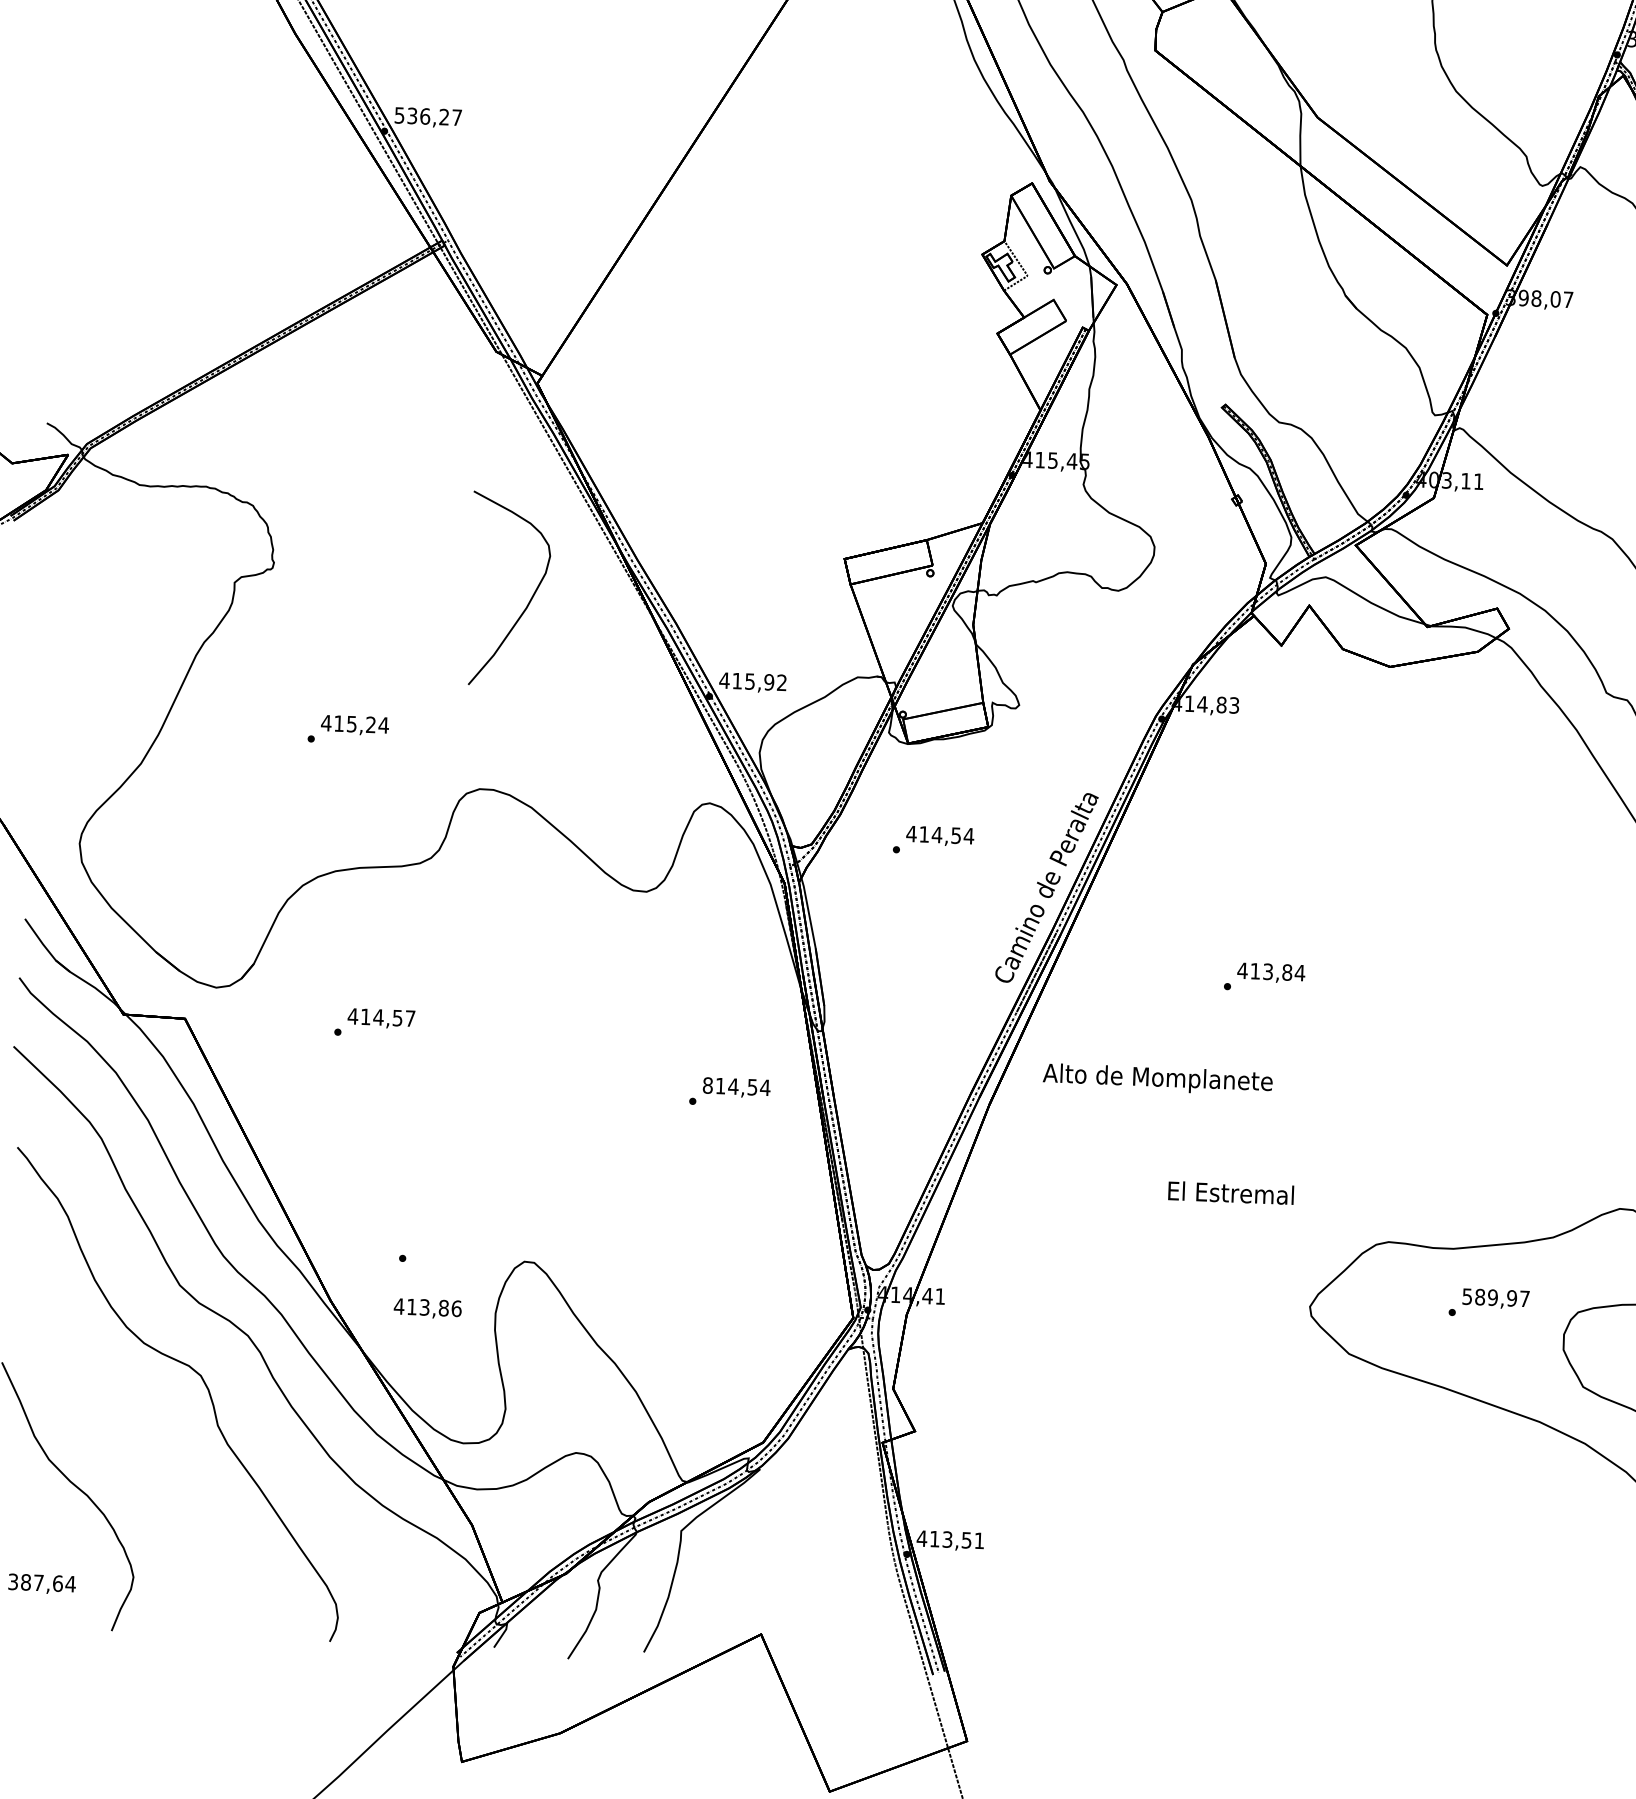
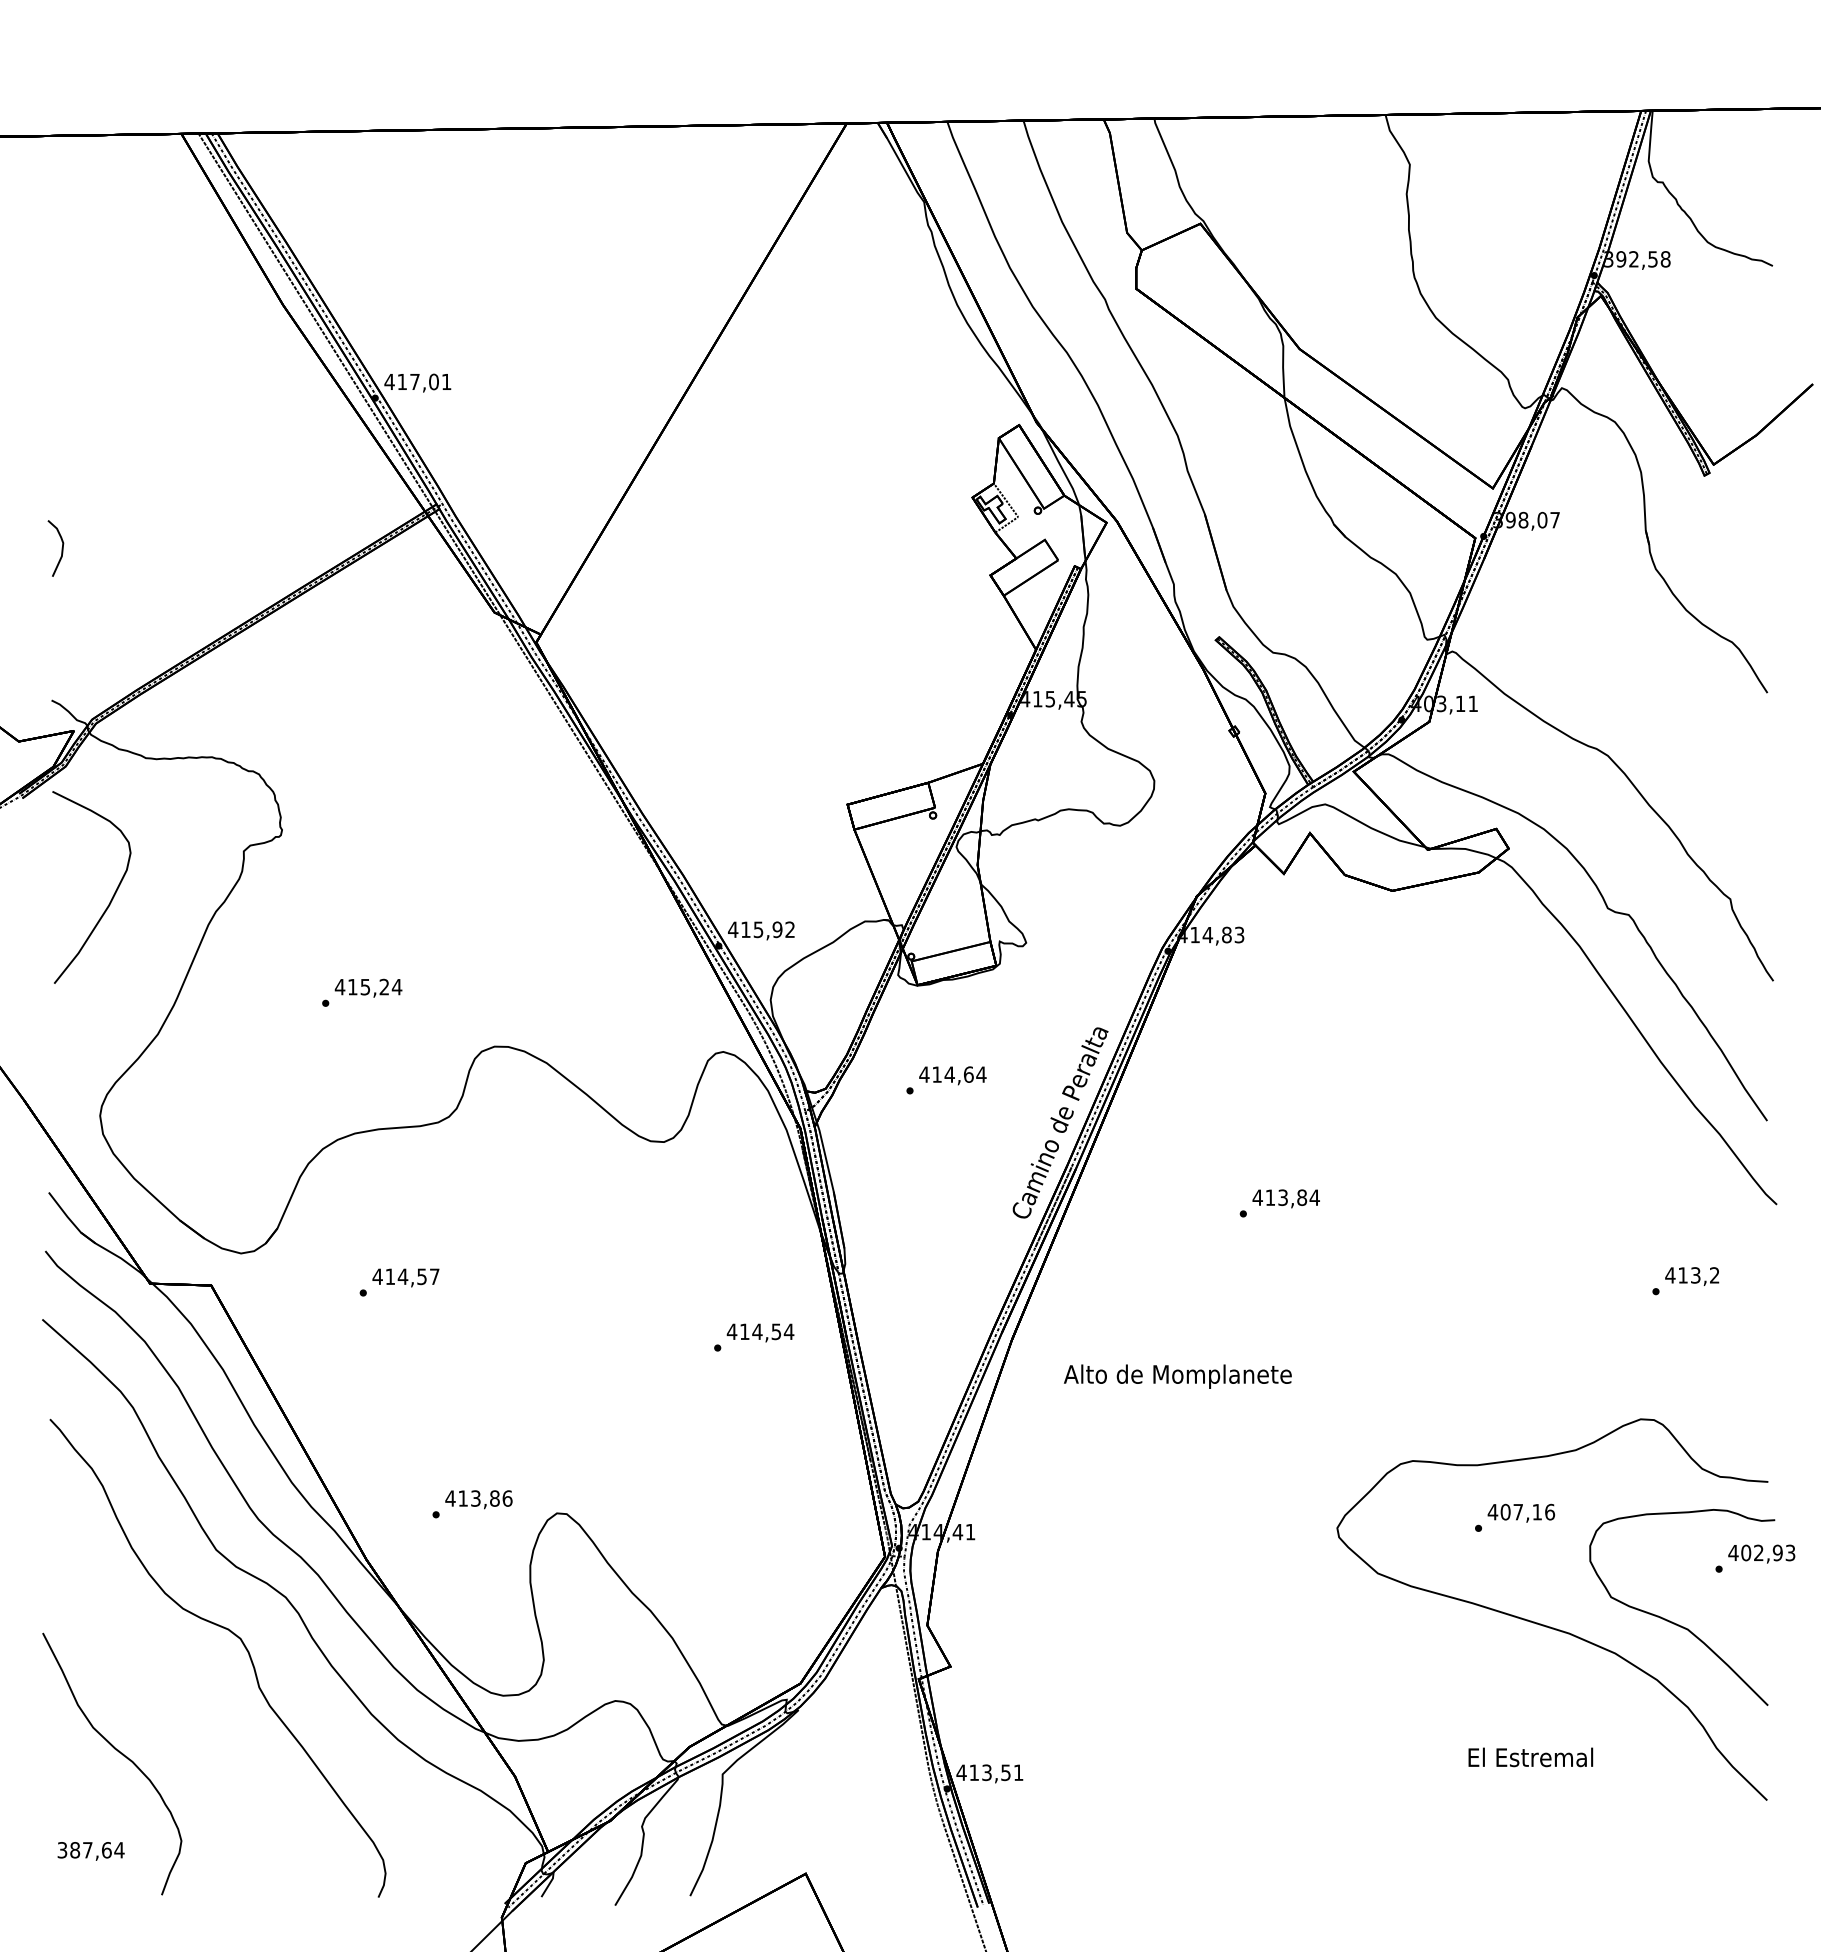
text: (427, 116) -> (417, 381), 536,27 -> 417,01
curve: (62, 270) -> (61, 548), added
curve: (529, 601) -> (111, 898), moved
text: (956, 835) -> (968, 1074), 414,54 -> 414,64
text: (1157, 1079) -> (1177, 1376), moved
text: (707, 1085) -> (731, 1331), 814,54 -> 414,54
text: (1230, 1193) -> (1530, 1757), moved
text: (1496, 1297) -> (1521, 1511), 589,97 -> 407,16
text: (427, 1308) -> (478, 1499), moved

